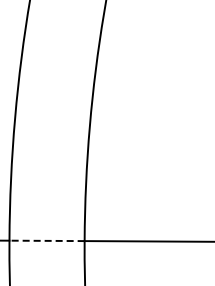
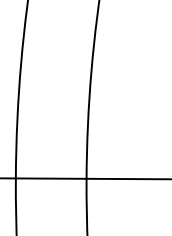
line: (47, 240) -> (51, 178), dashed -> solid

